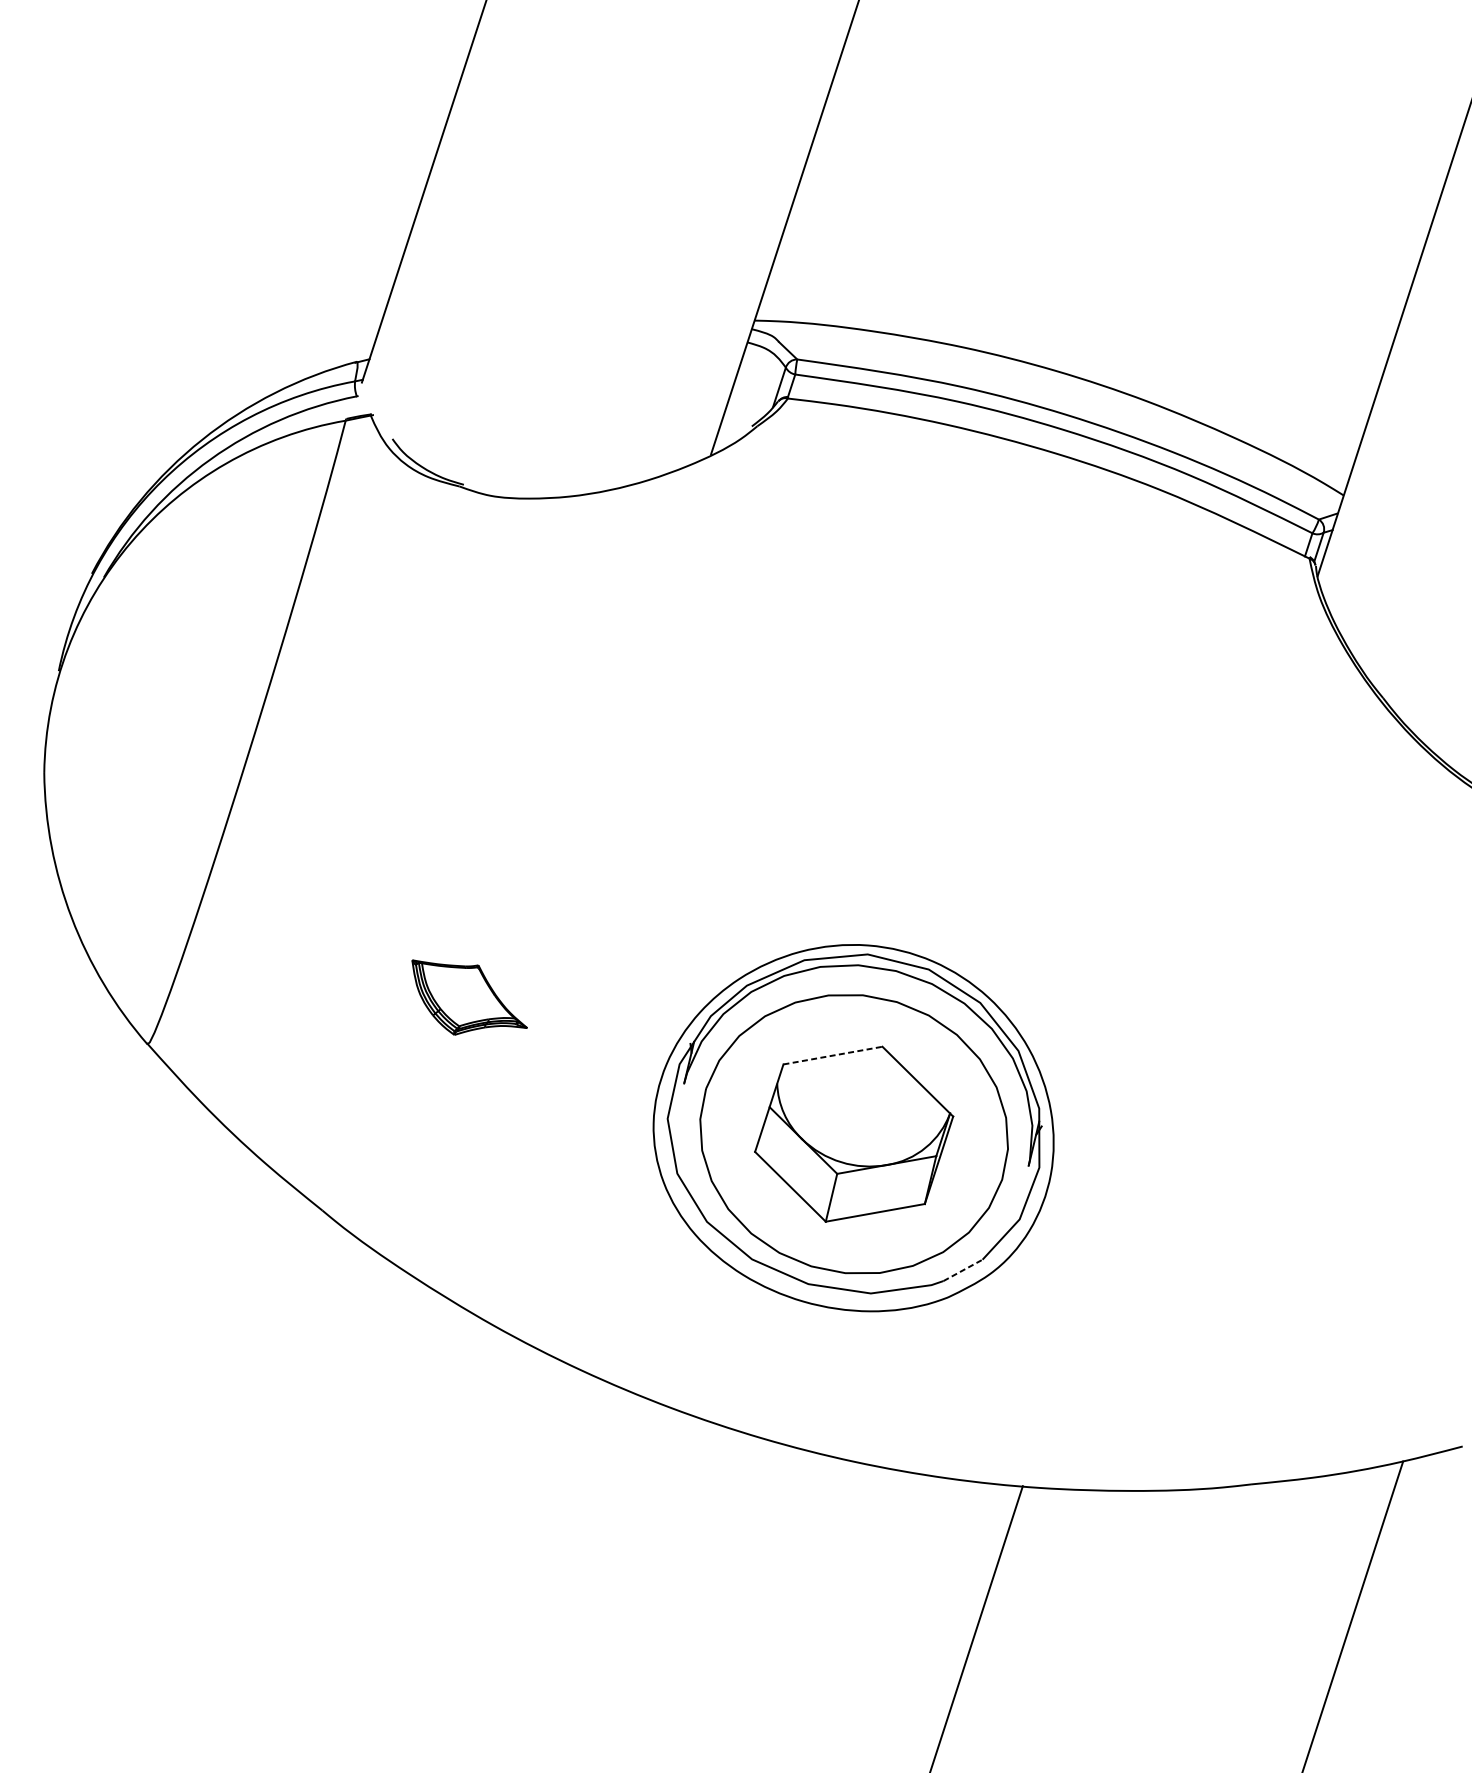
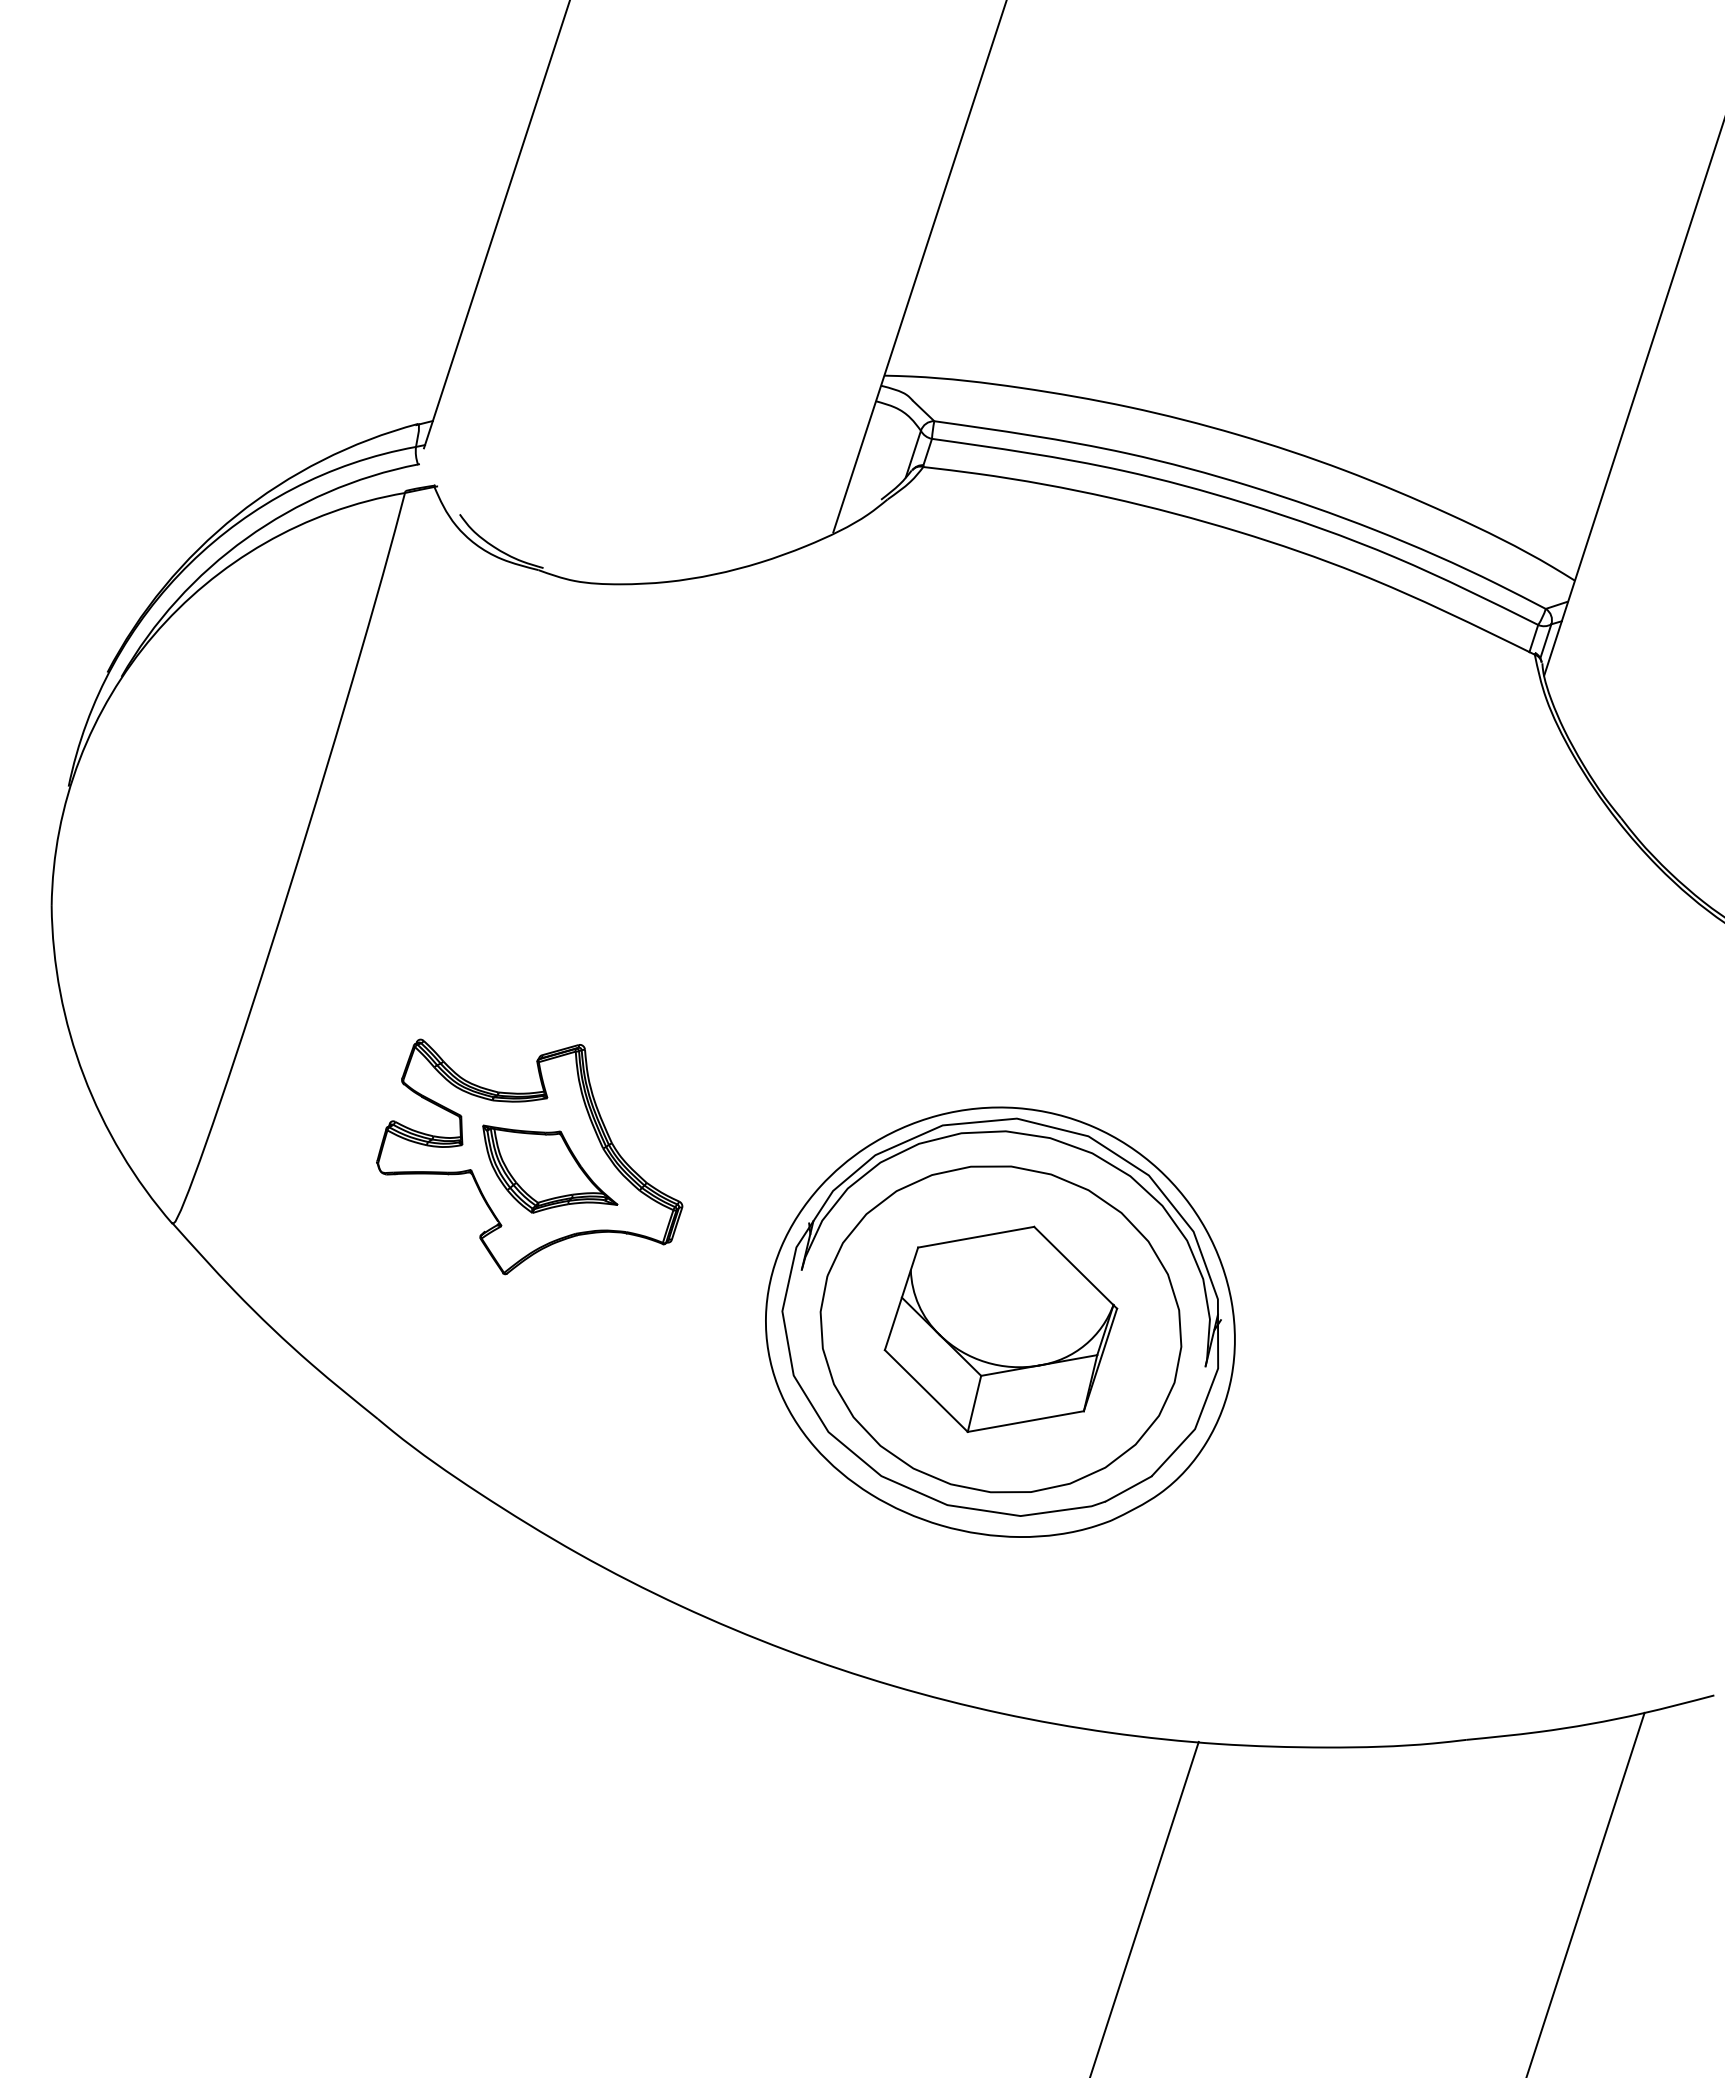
part: (451, 986) -> (529, 1156), added
line: (833, 1055) -> (976, 1237), dashed -> solid
line: (963, 1269) -> (1129, 1488), dashed -> solid

